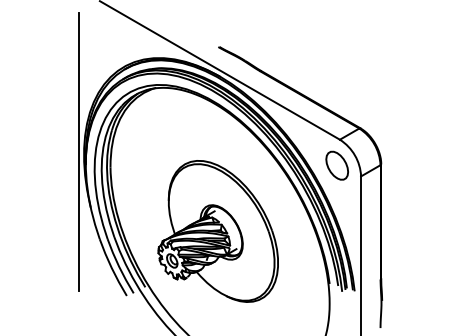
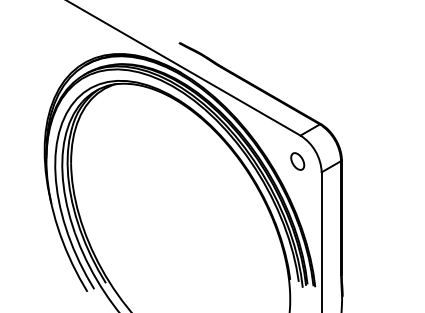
line: (78, 151) -> (39, 147), removed
part: (336, 165) -> (297, 161), size x0.6
part: (217, 231) -> (178, 227), removed

